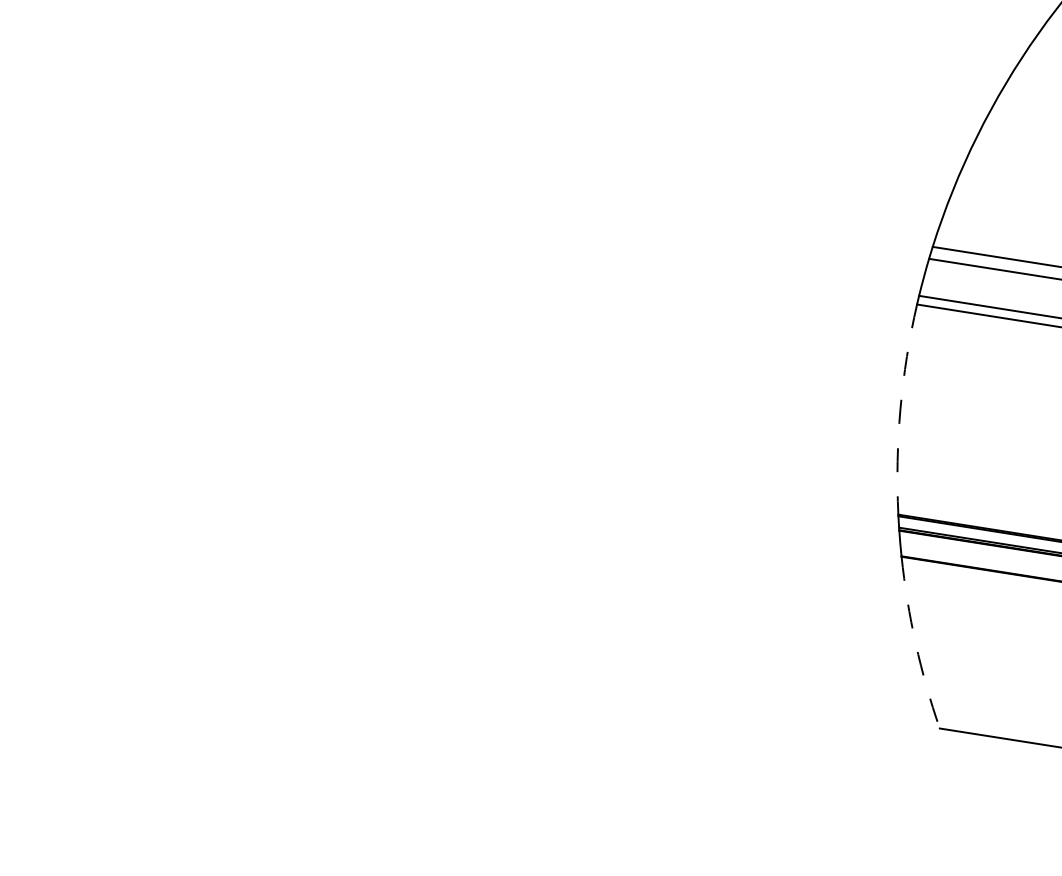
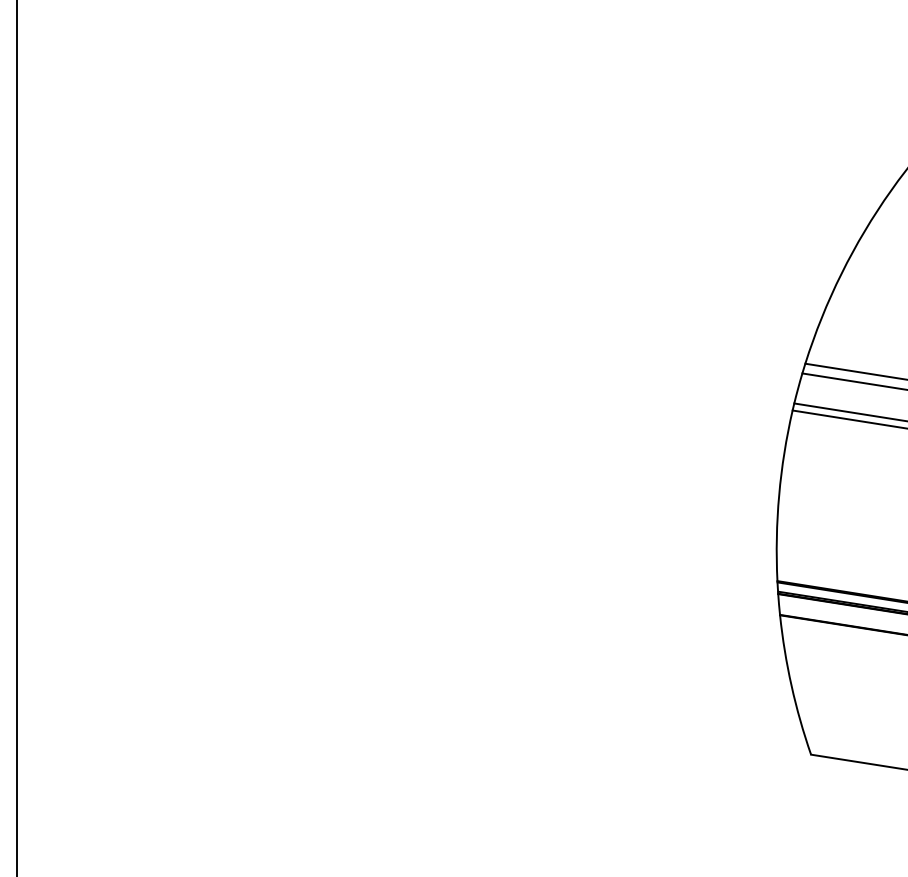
arc: (900, 409) -> (779, 495), dashed -> solid
arc: (915, 643) -> (791, 685), dashed -> solid

